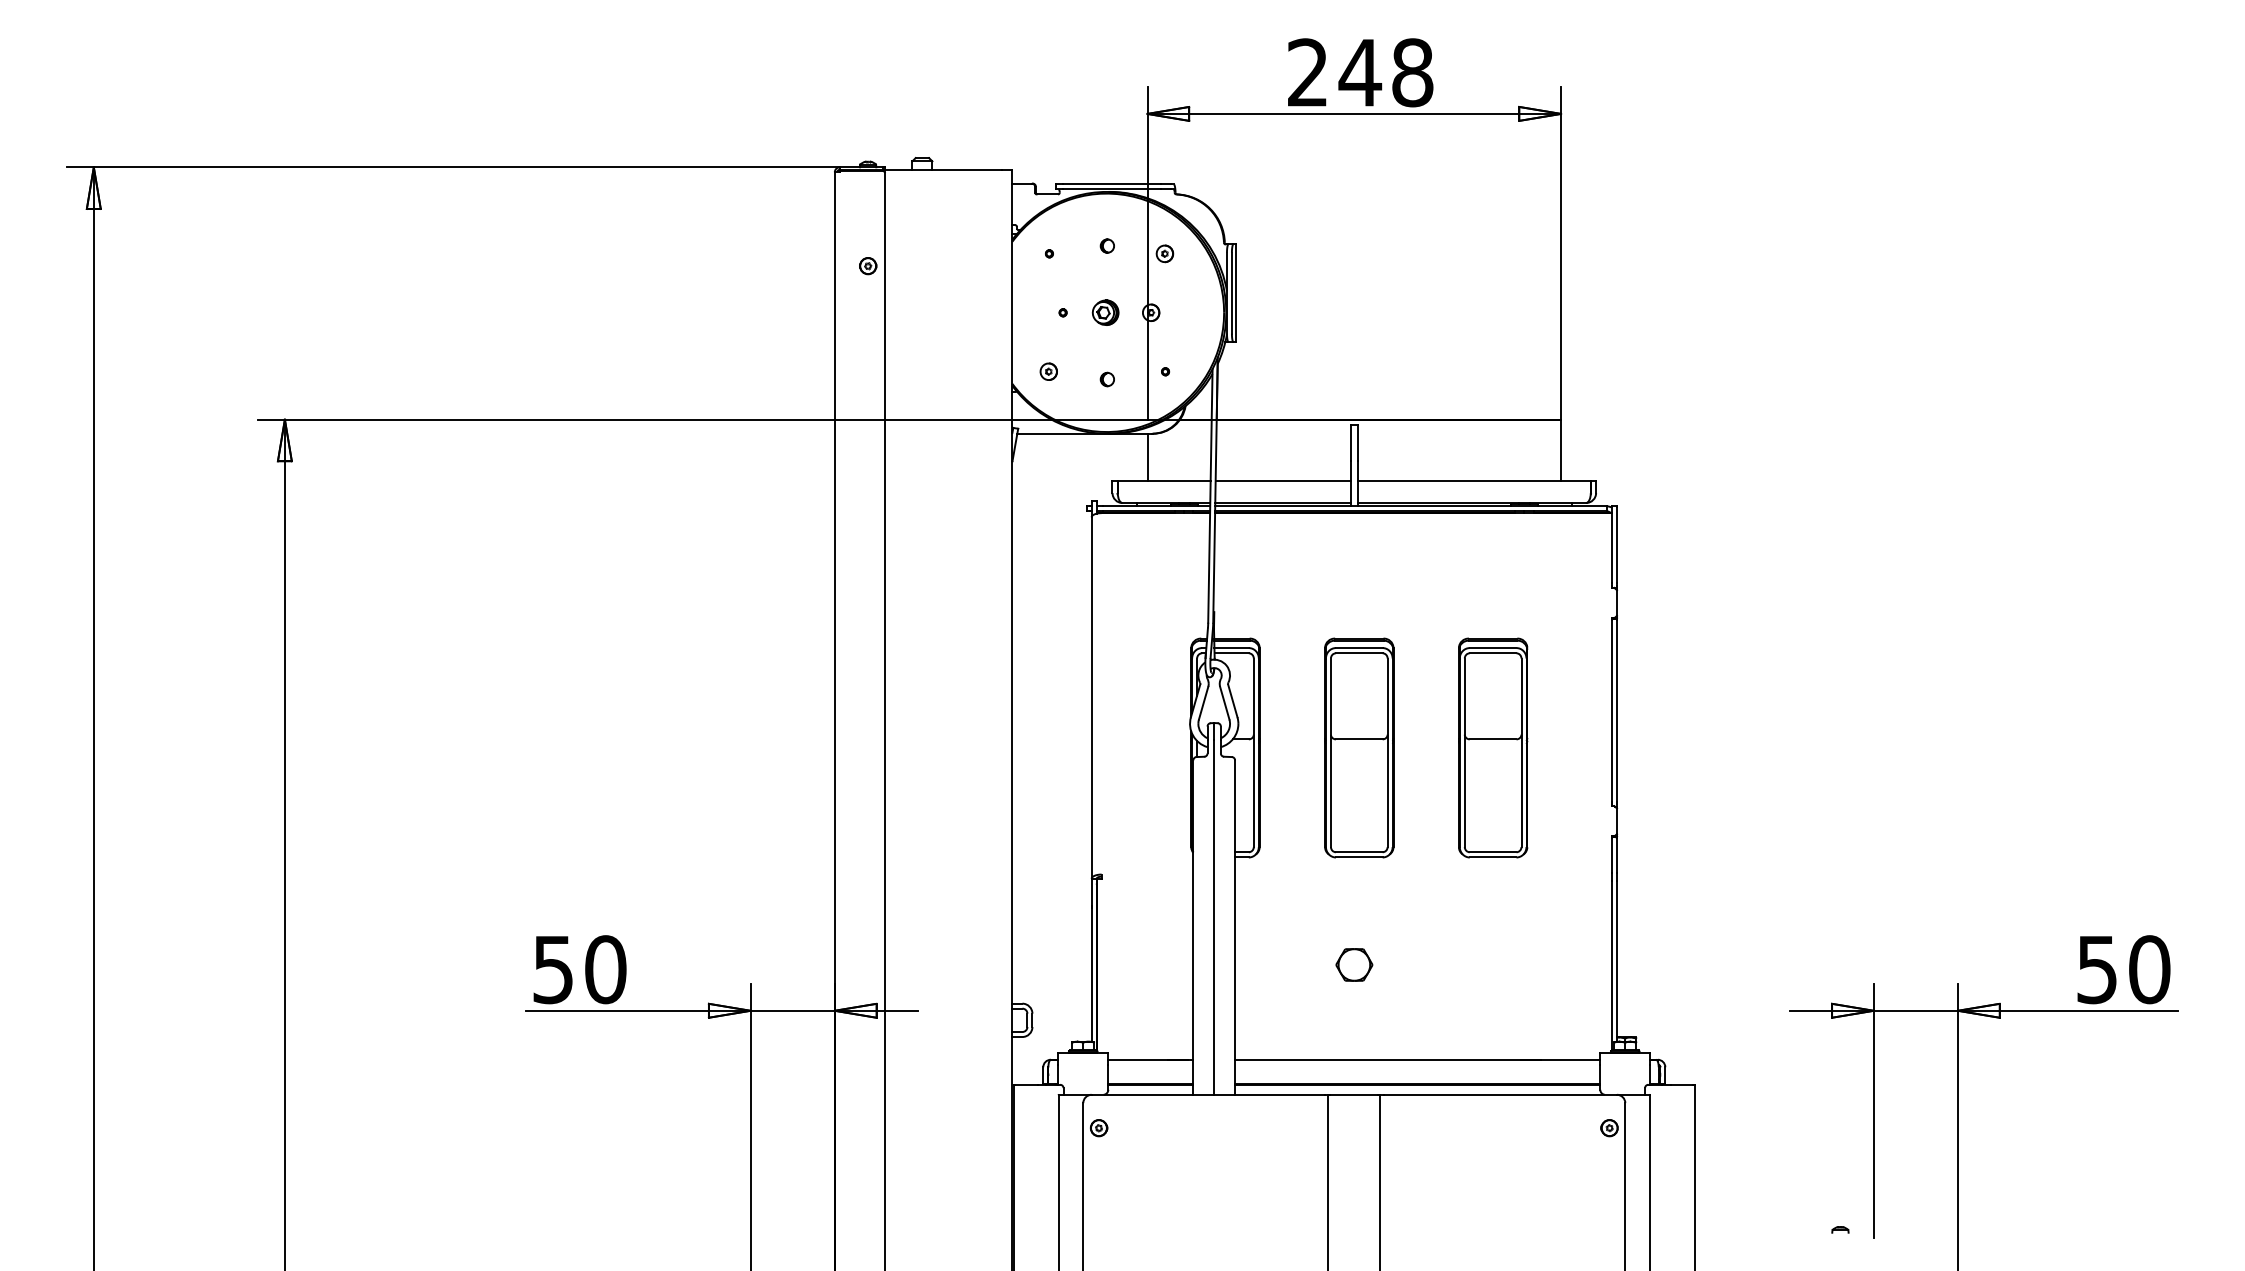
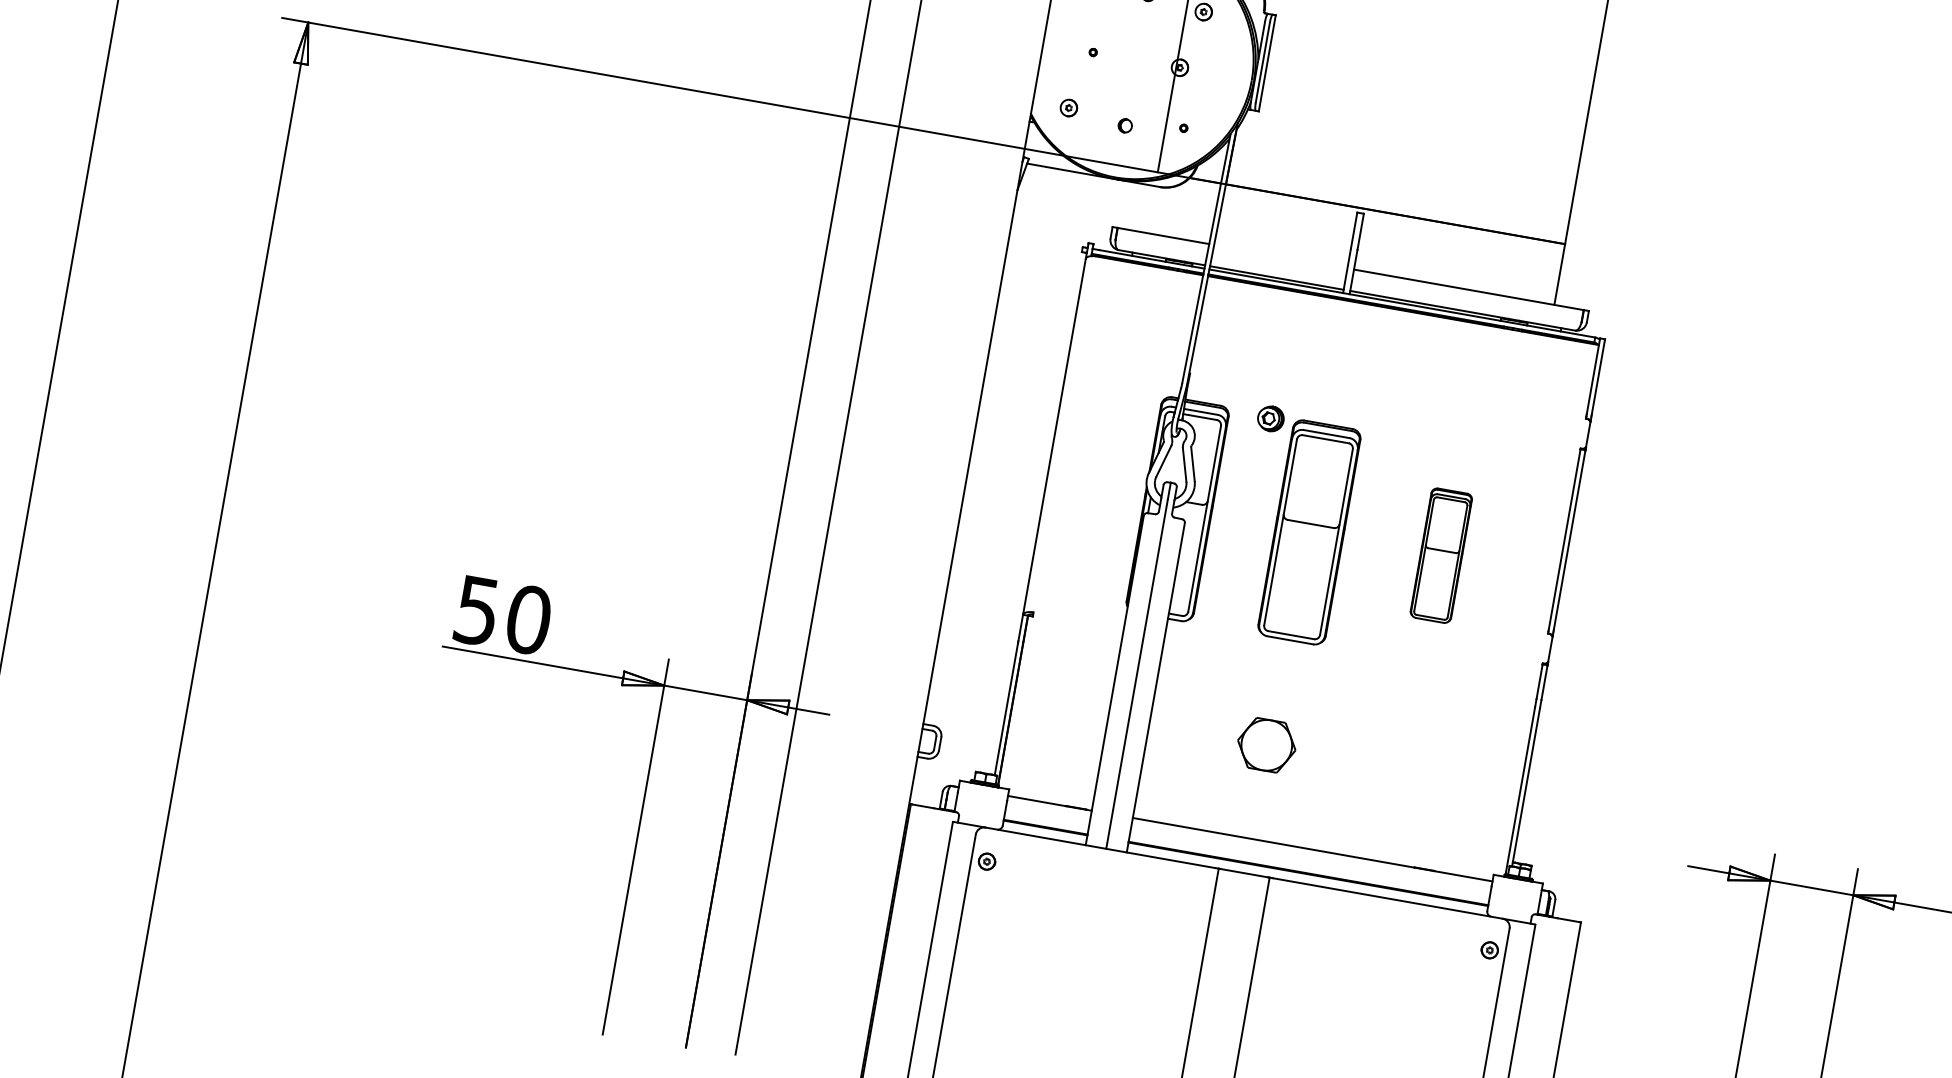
part: (1105, 312) -> (1270, 418), moved
line: (1147, 457) -> (1151, 209), removed
line: (1282, 481) -> (1279, 256), removed
part: (1493, 747) -> (1441, 555), size x0.6
part: (1354, 964) -> (1267, 744), size x1.6

